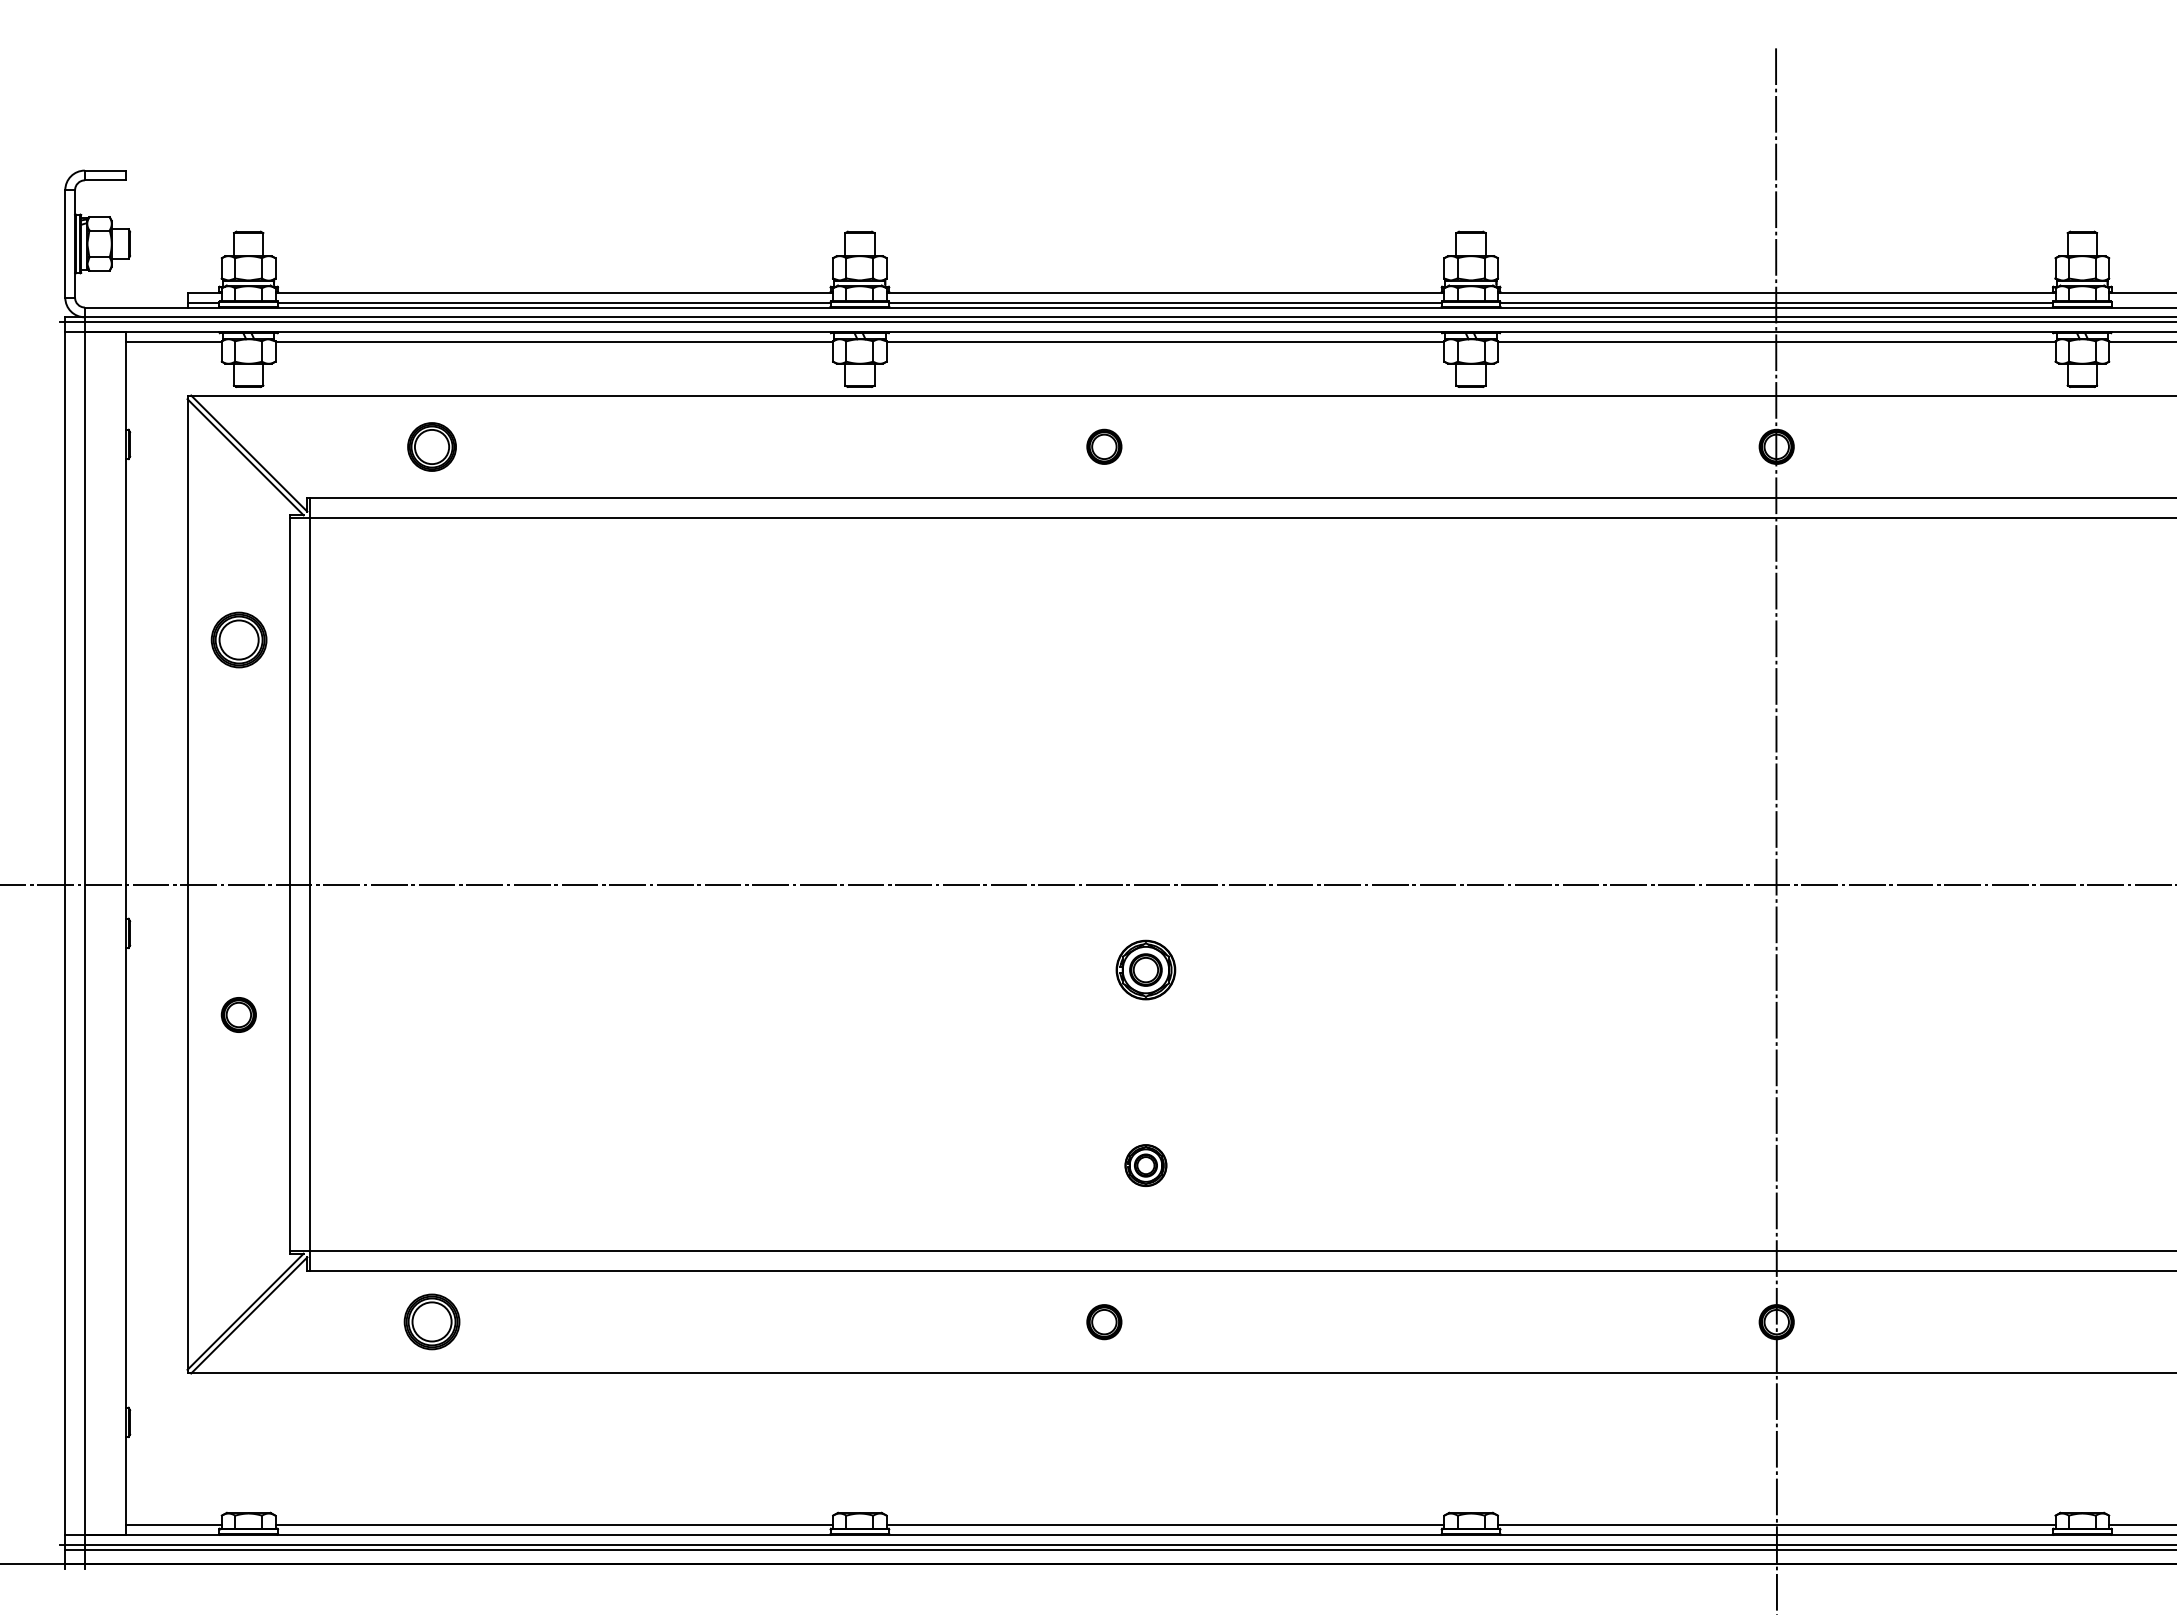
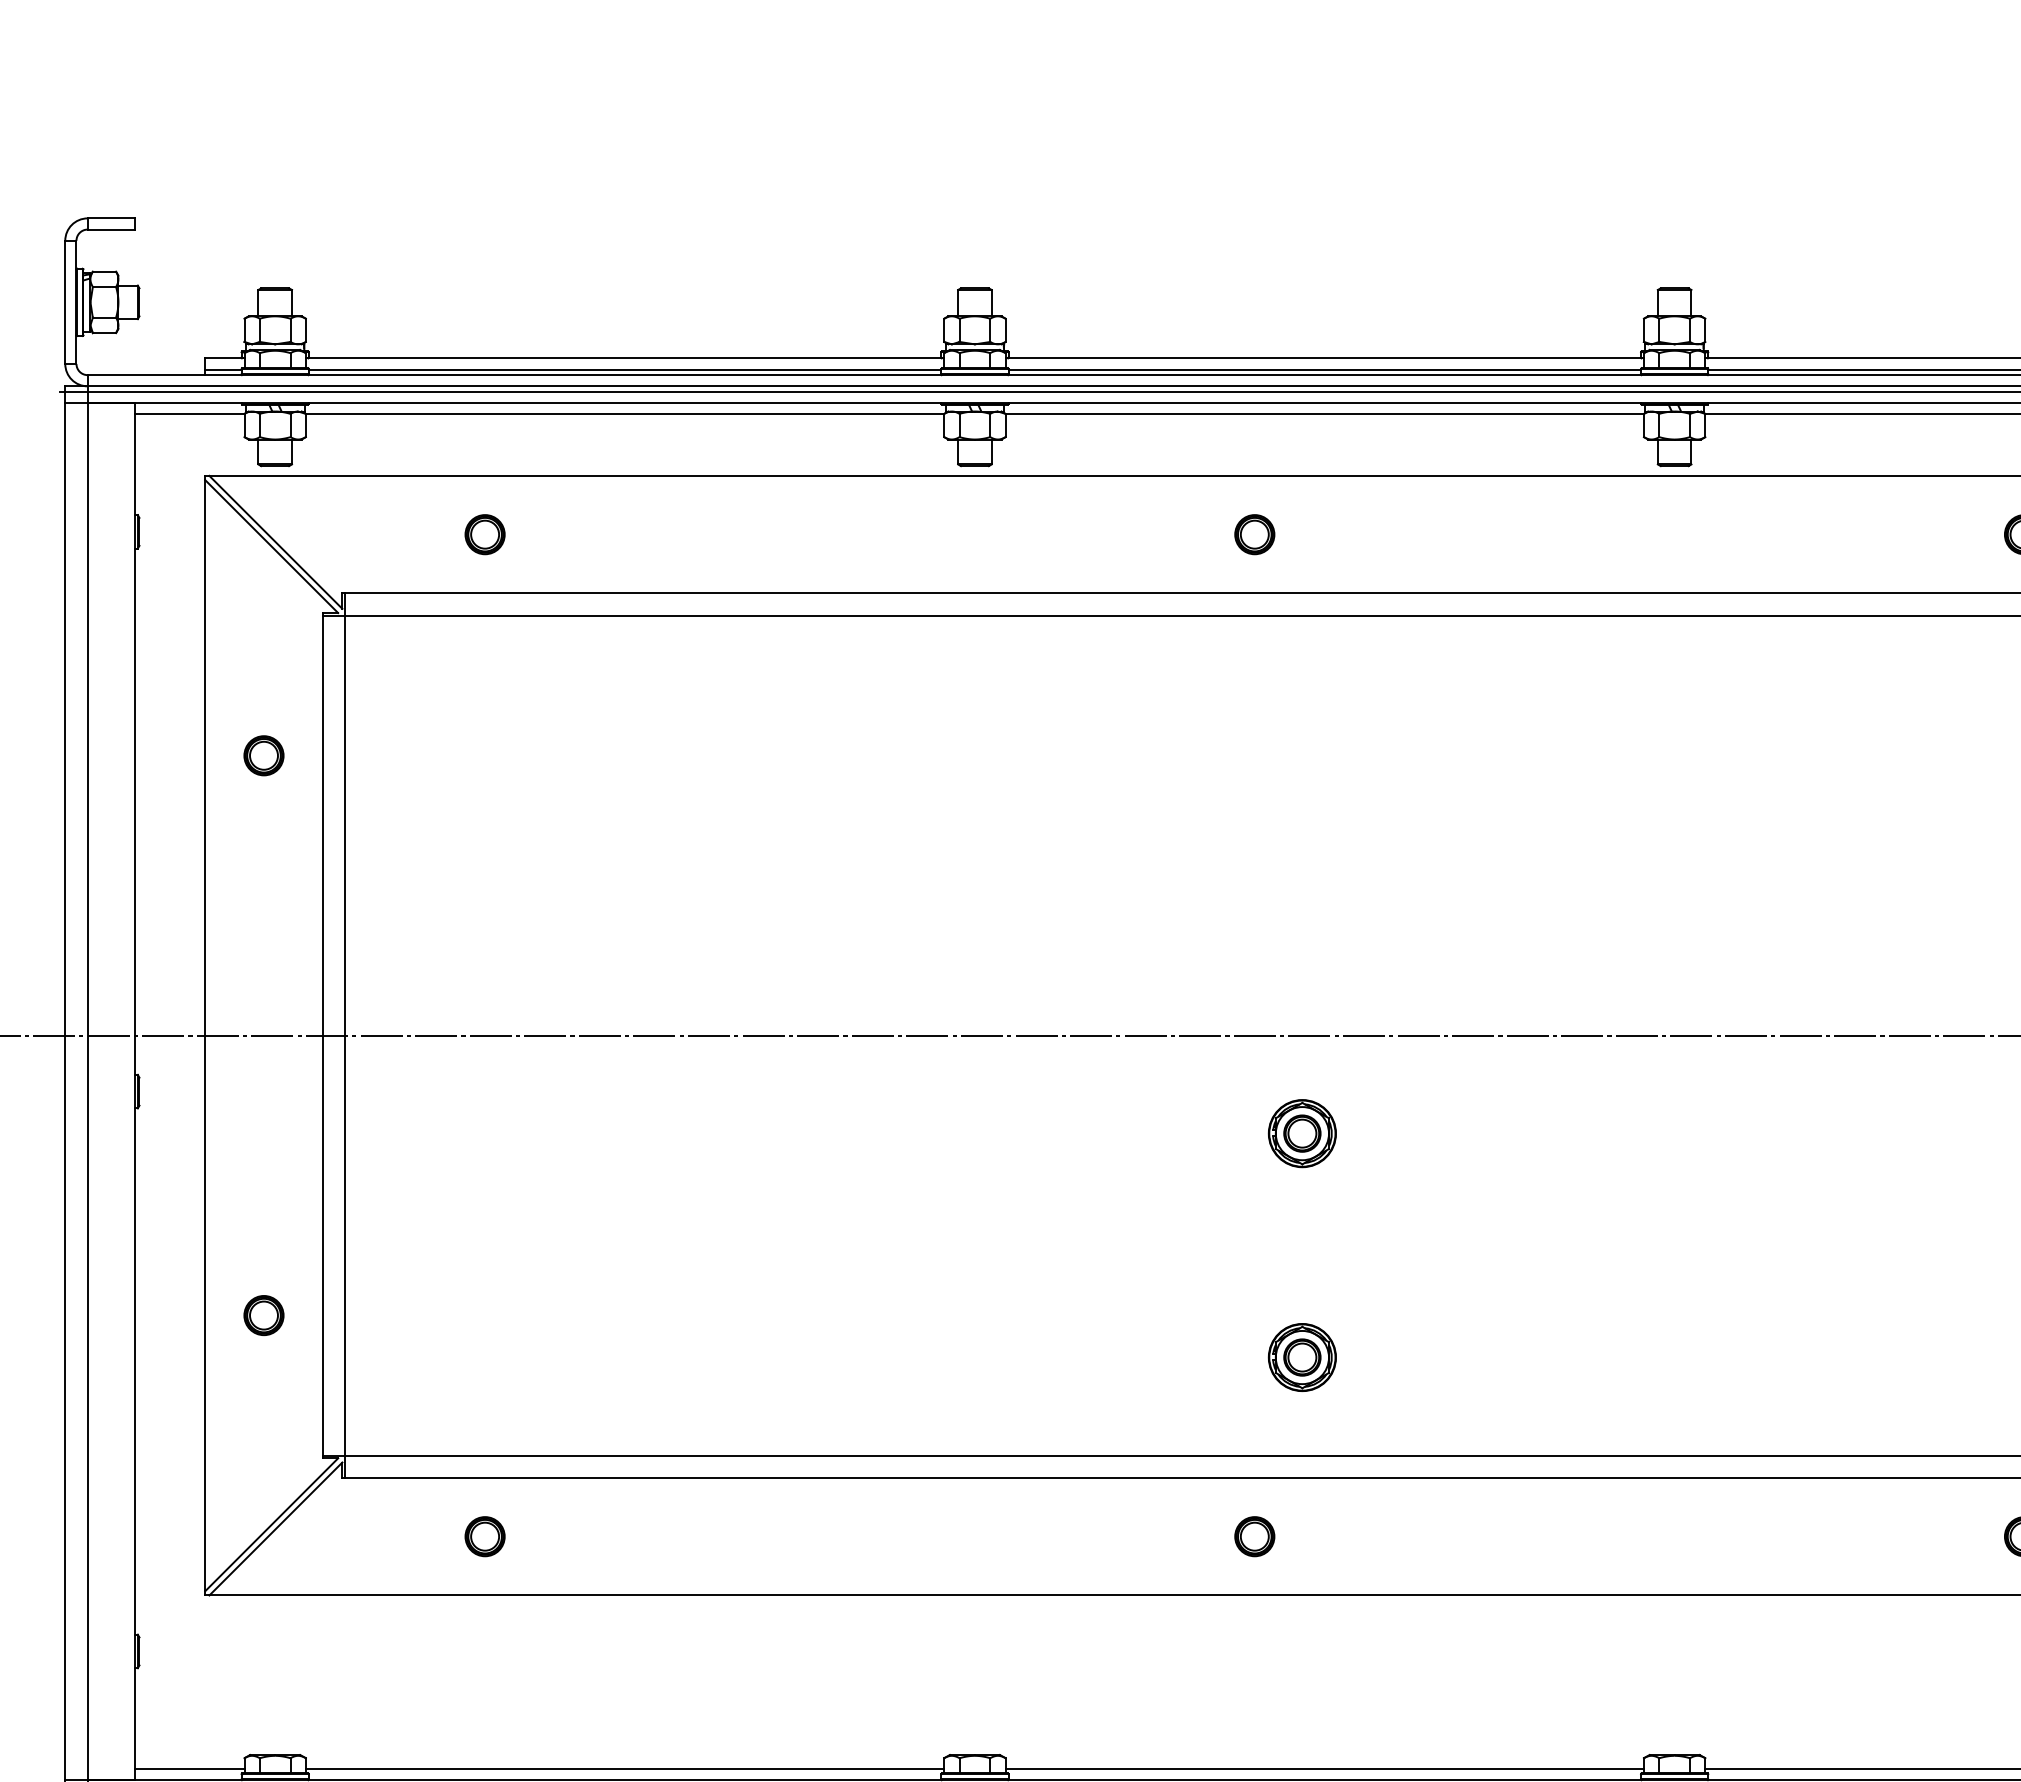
part: (431, 446) -> (484, 534), size x0.71
part: (238, 639) -> (263, 755), size x0.62
part: (238, 1014) -> (263, 1314), moved
part: (1145, 1165) -> (1301, 1357), size x1.43
part: (431, 1322) -> (484, 1537), size x0.62

